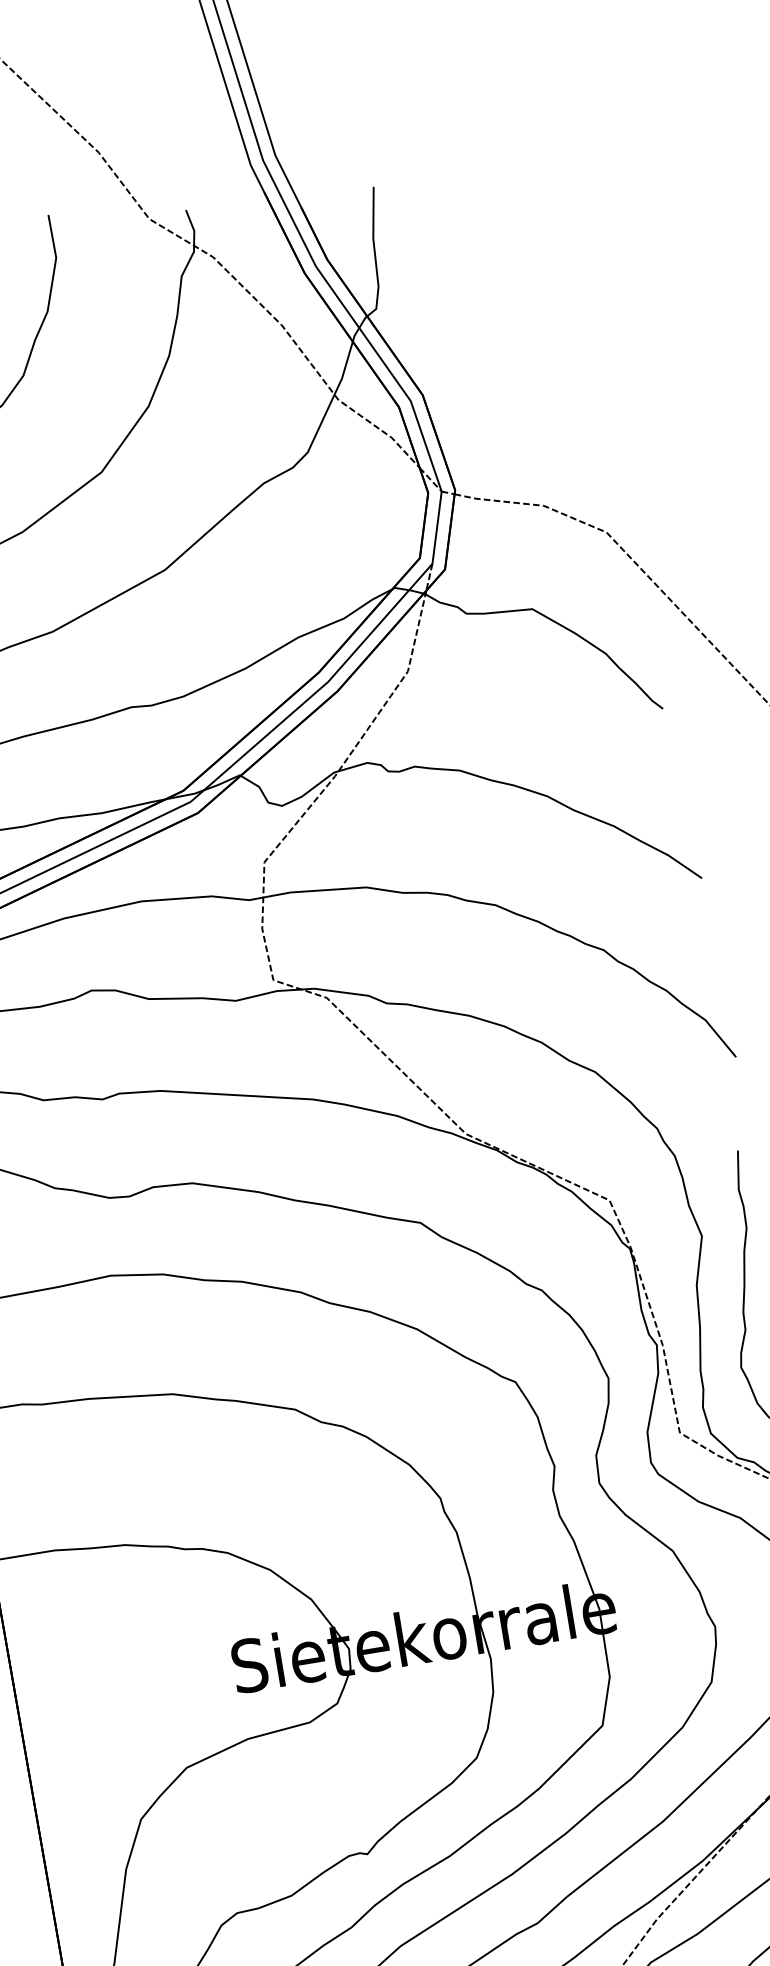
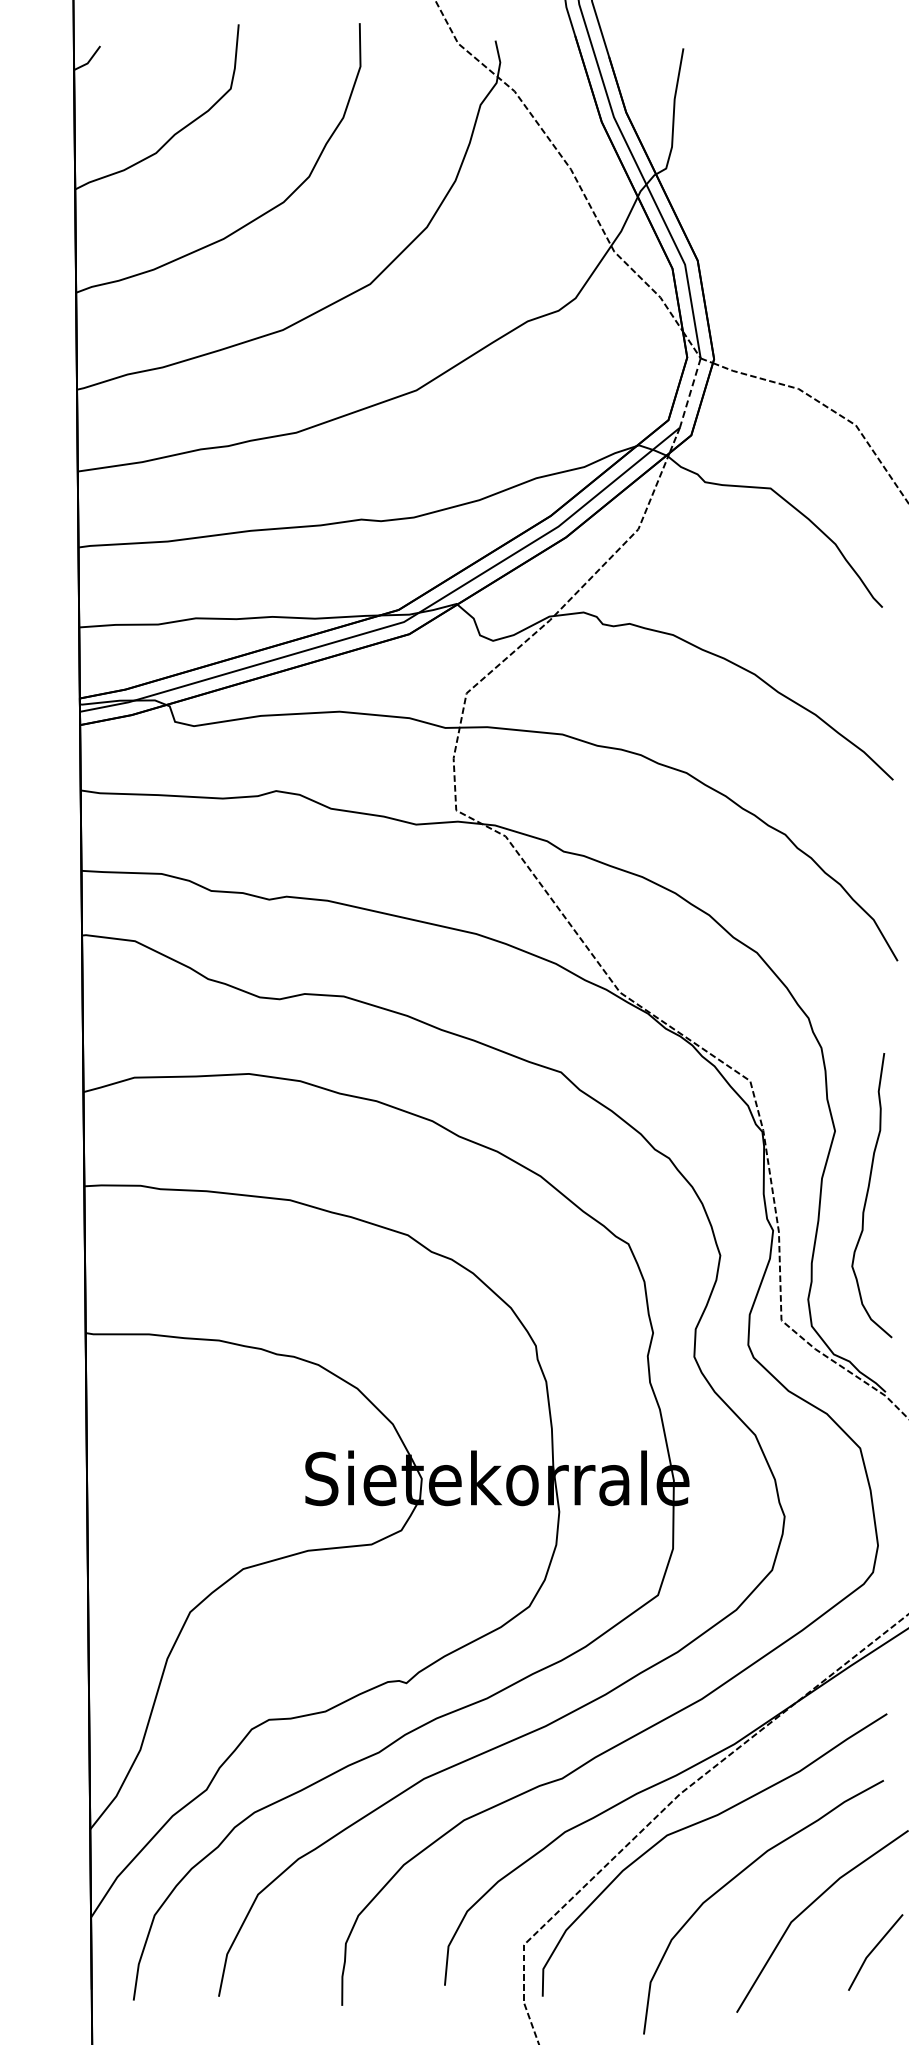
line: (437, 528) -> (690, 393), solid -> dashed

